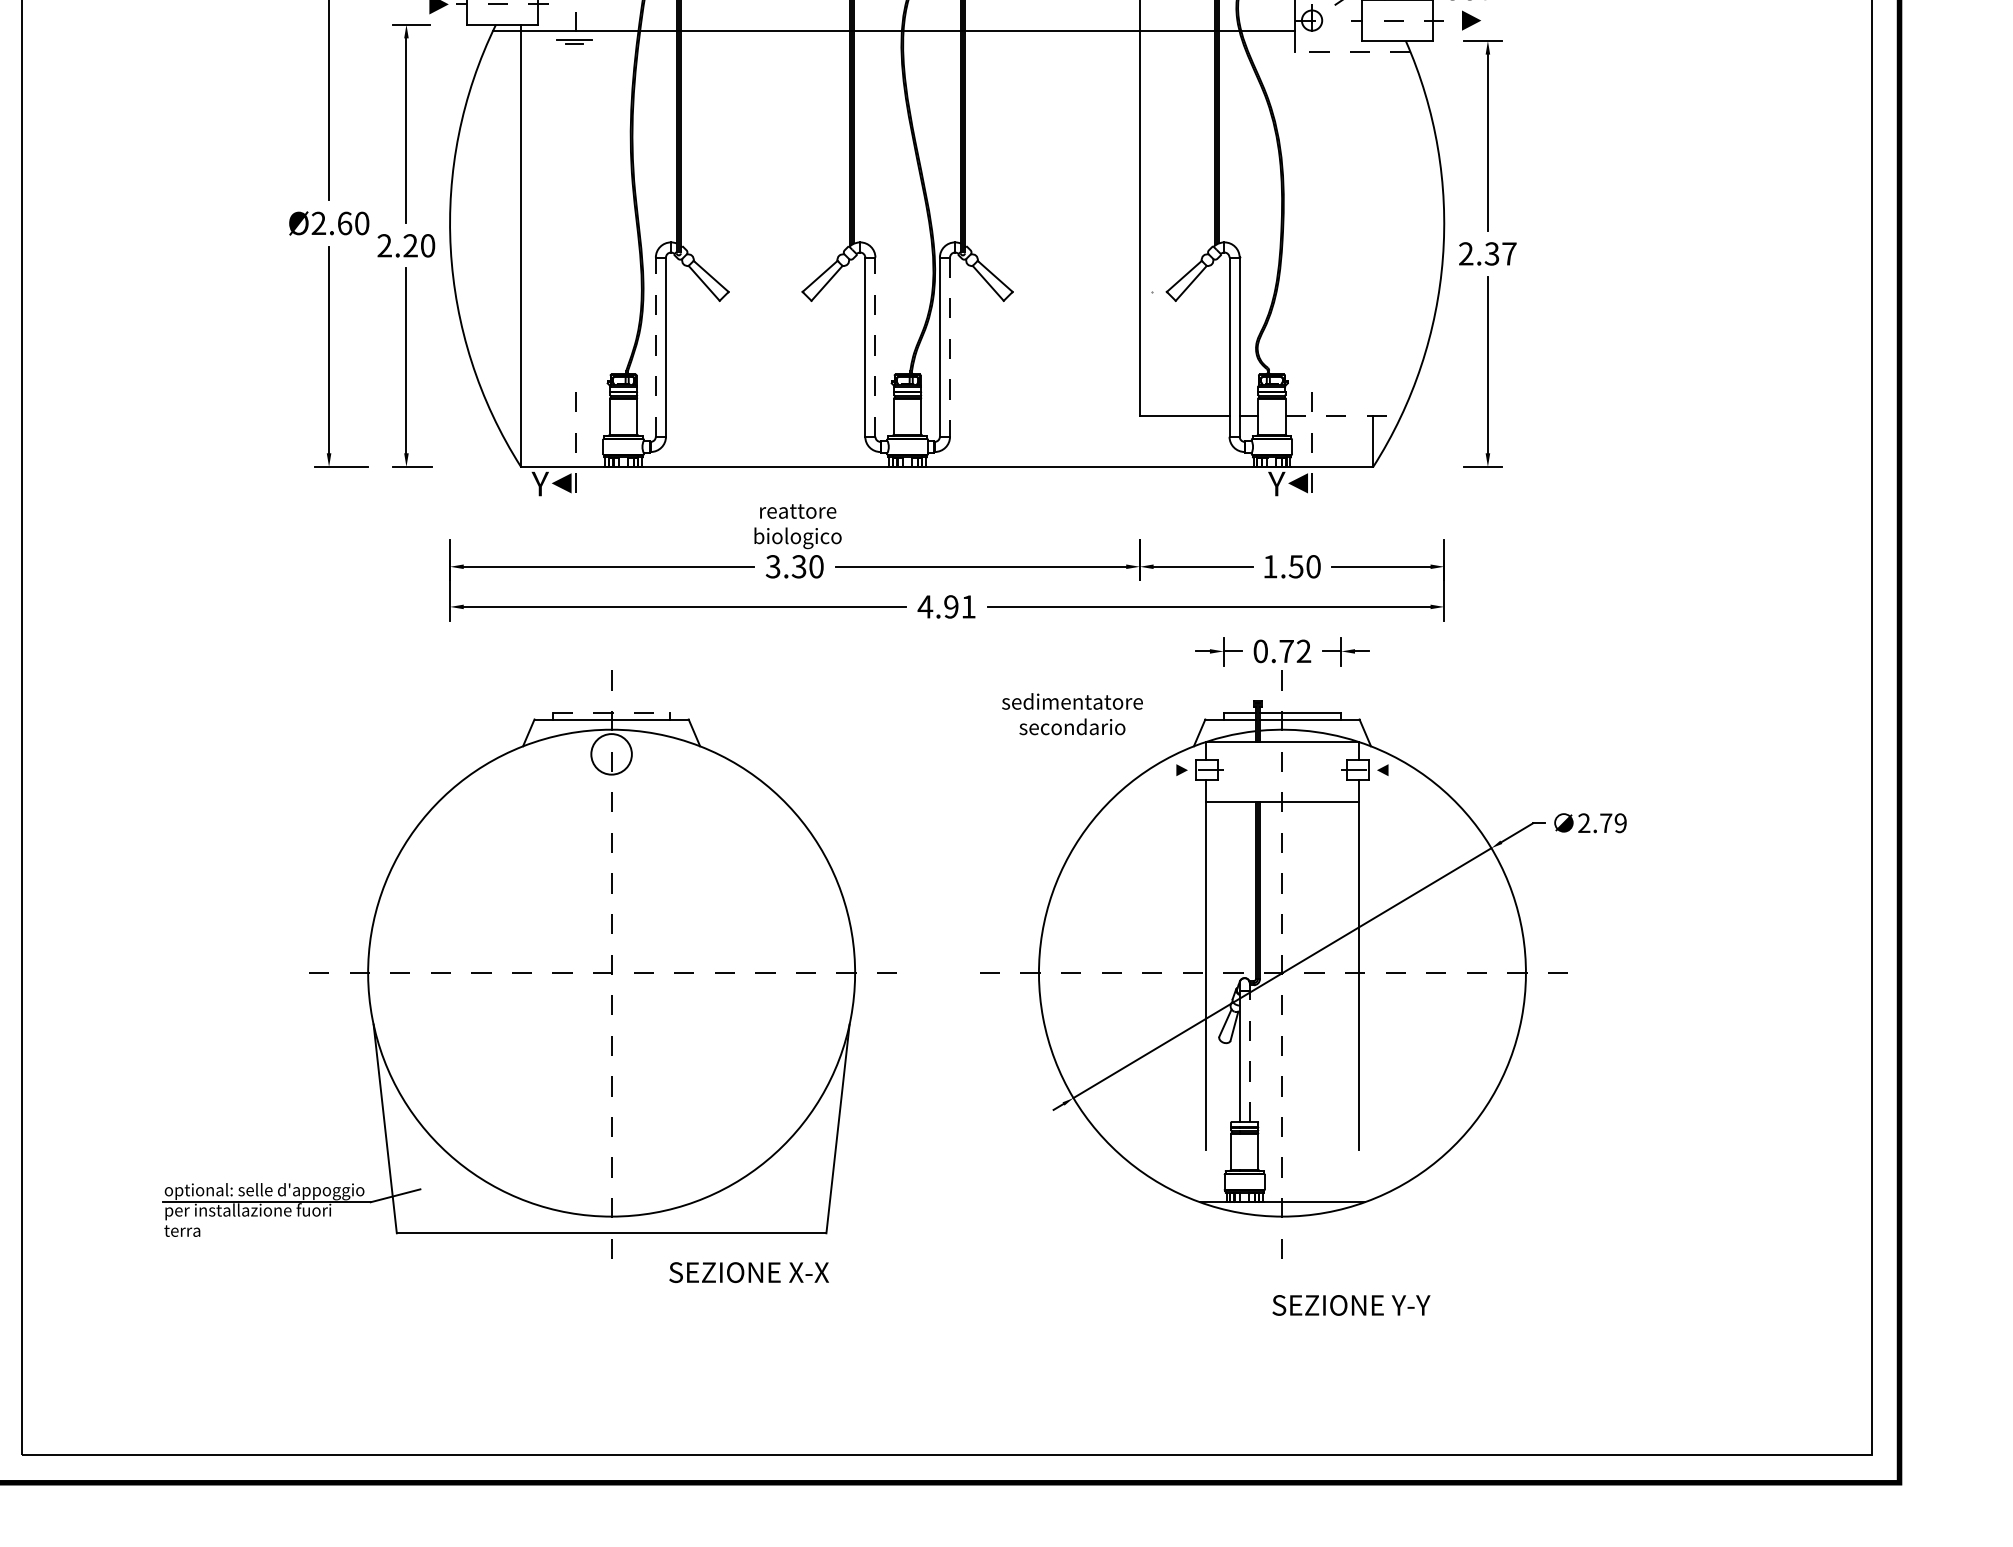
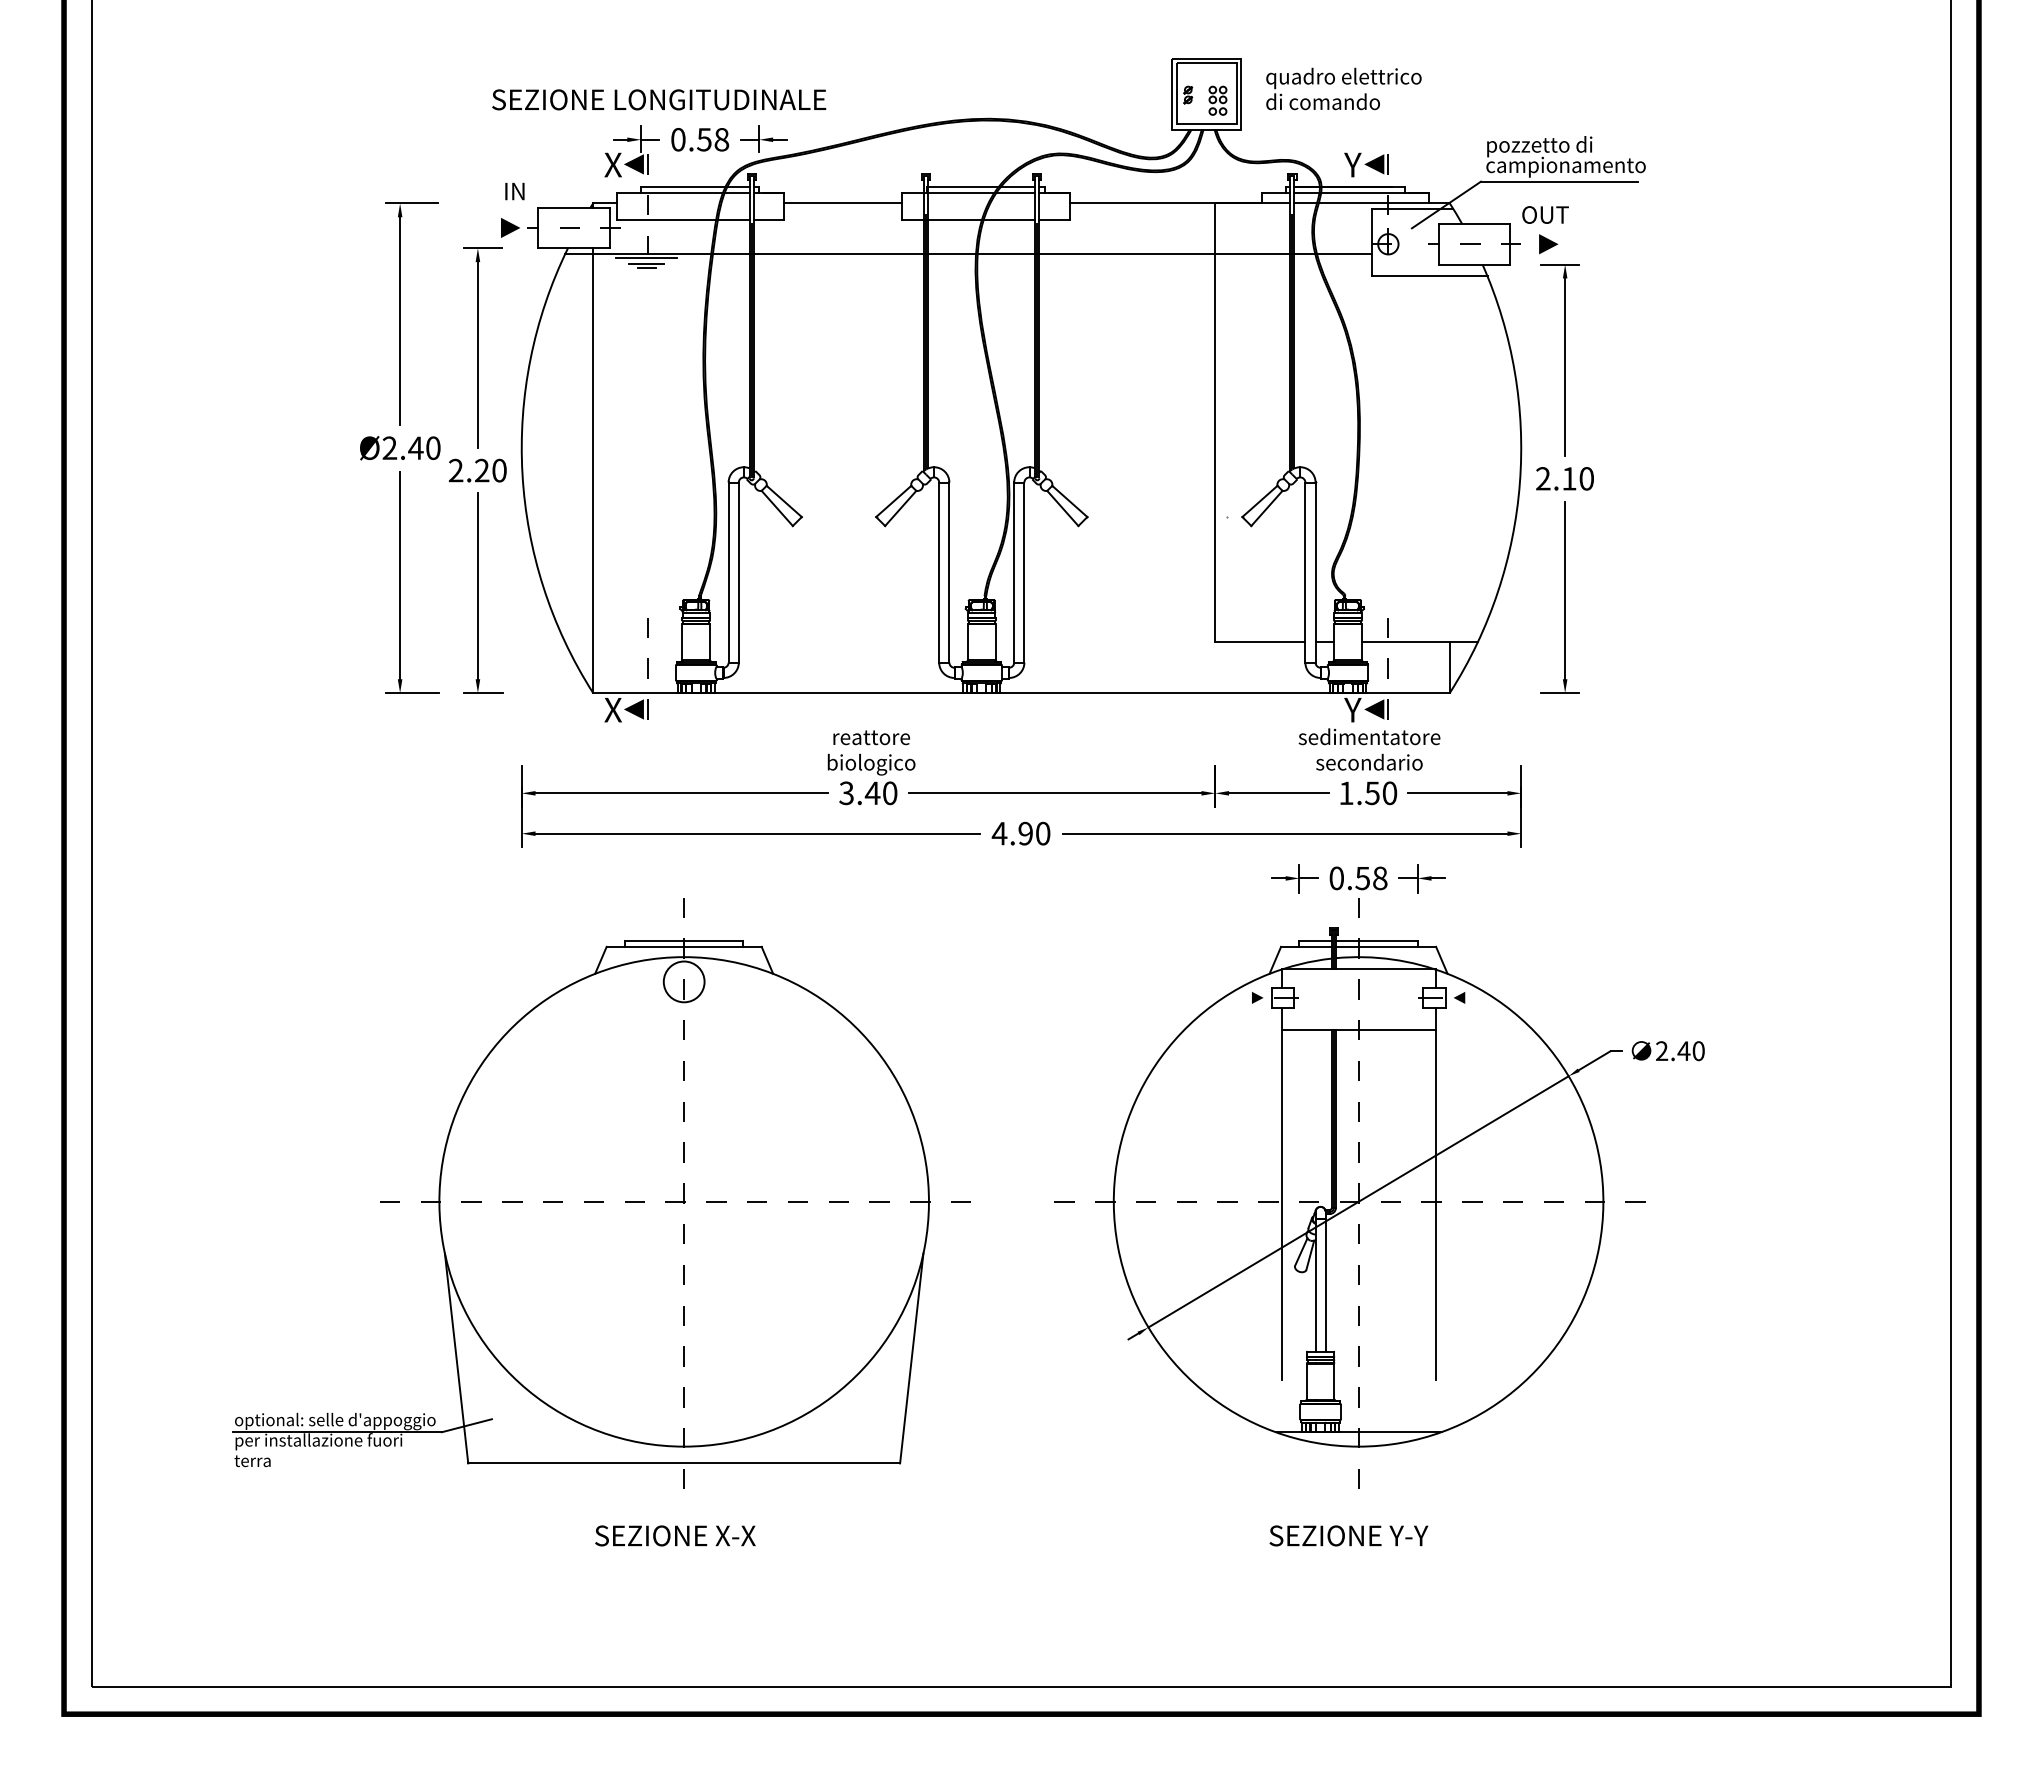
line: (574, 34) -> (646, 258), added
line: (1351, 52) -> (1428, 276), dashed -> solid
text: (344, 223) -> (415, 448), Ø2.60 -> Ø2.40
text: (1501, 253) -> (1578, 478), 2.37 -> 2.10
line: (655, 347) -> (728, 572), dashed -> solid
line: (875, 347) -> (949, 572), dashed -> solid
line: (950, 348) -> (1024, 573), dashed -> solid
line: (1344, 416) -> (1420, 642), dashed -> solid
text: (540, 484) -> (612, 710), Y -> X
text: (798, 566) -> (872, 793), 3.30 -> 3.40
text: (969, 606) -> (1043, 833), 4.91 -> 4.90
text: (1295, 651) -> (1371, 878), 0.72 -> 0.58
line: (611, 713) -> (684, 940), dashed -> solid
text: (1072, 714) -> (1369, 749), moved
text: (1612, 823) -> (1690, 1051), 2.79 -> 2.40
line: (1249, 1052) -> (1325, 1281), dashed -> solid
text: (749, 1272) -> (675, 1535), moved
text: (1351, 1305) -> (1348, 1535), moved

